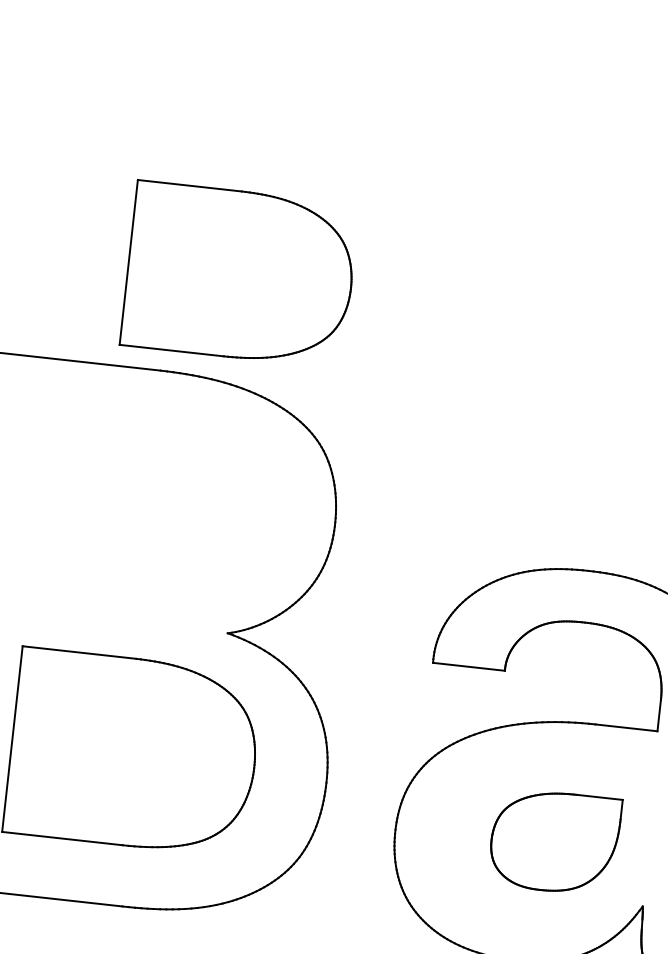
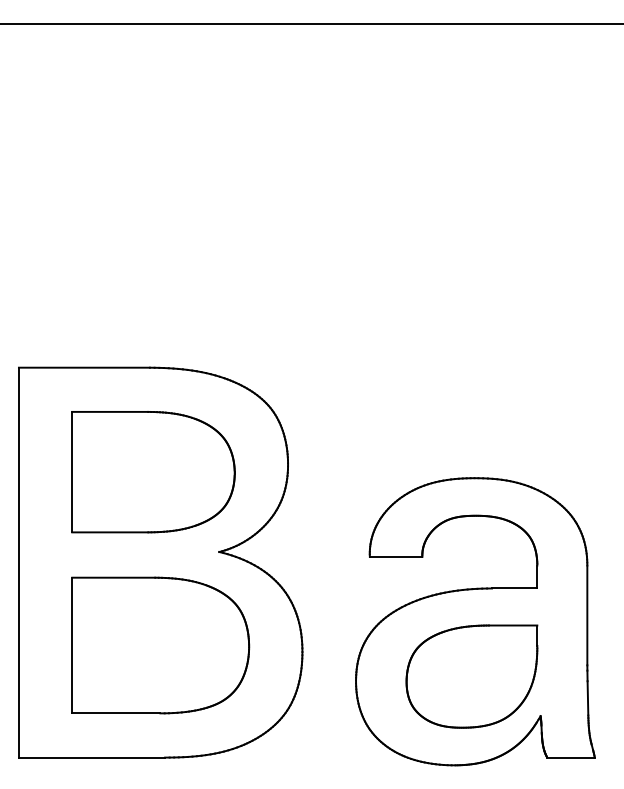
part: (239, 275) -> (153, 472), moved
part: (554, 841) -> (471, 676), size x1.43

